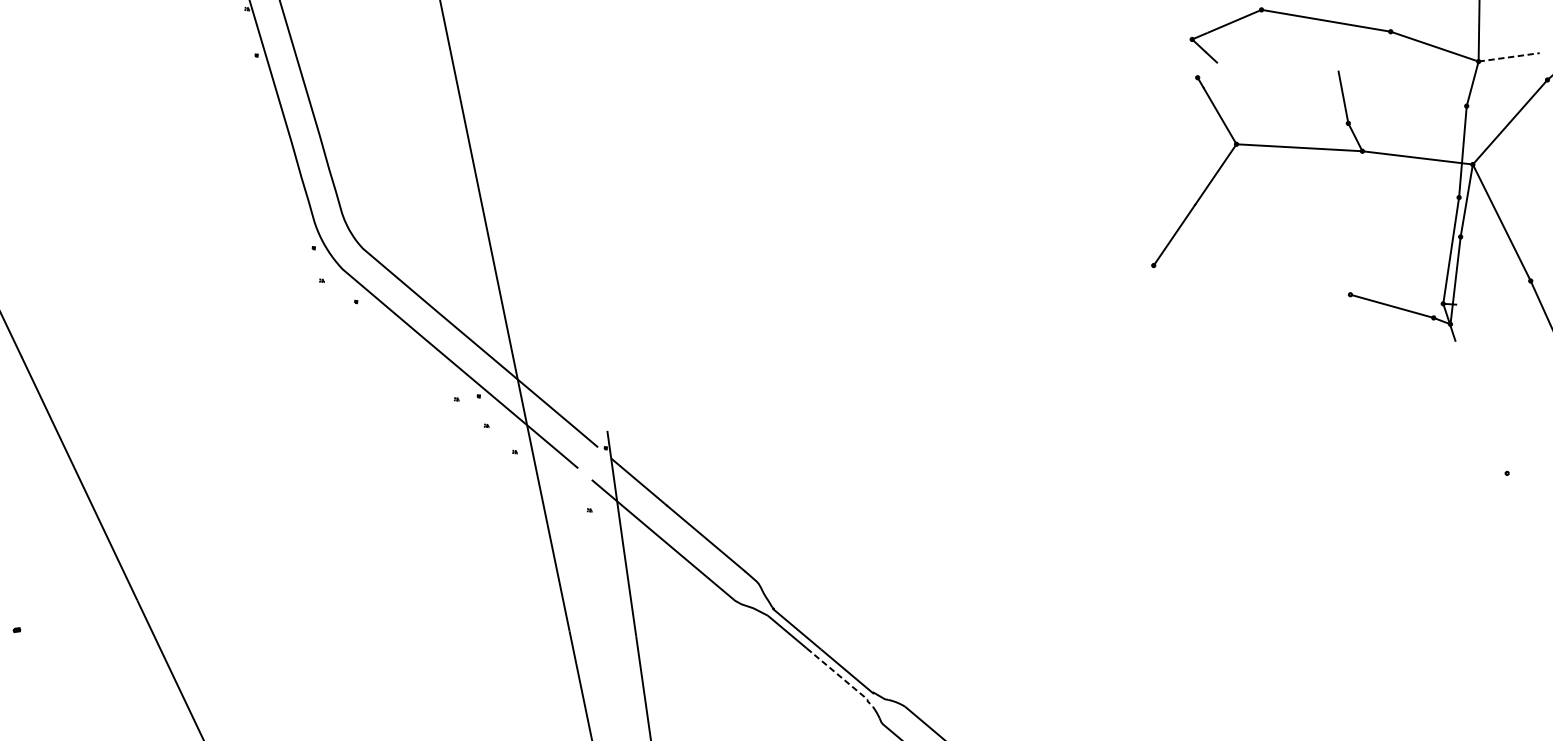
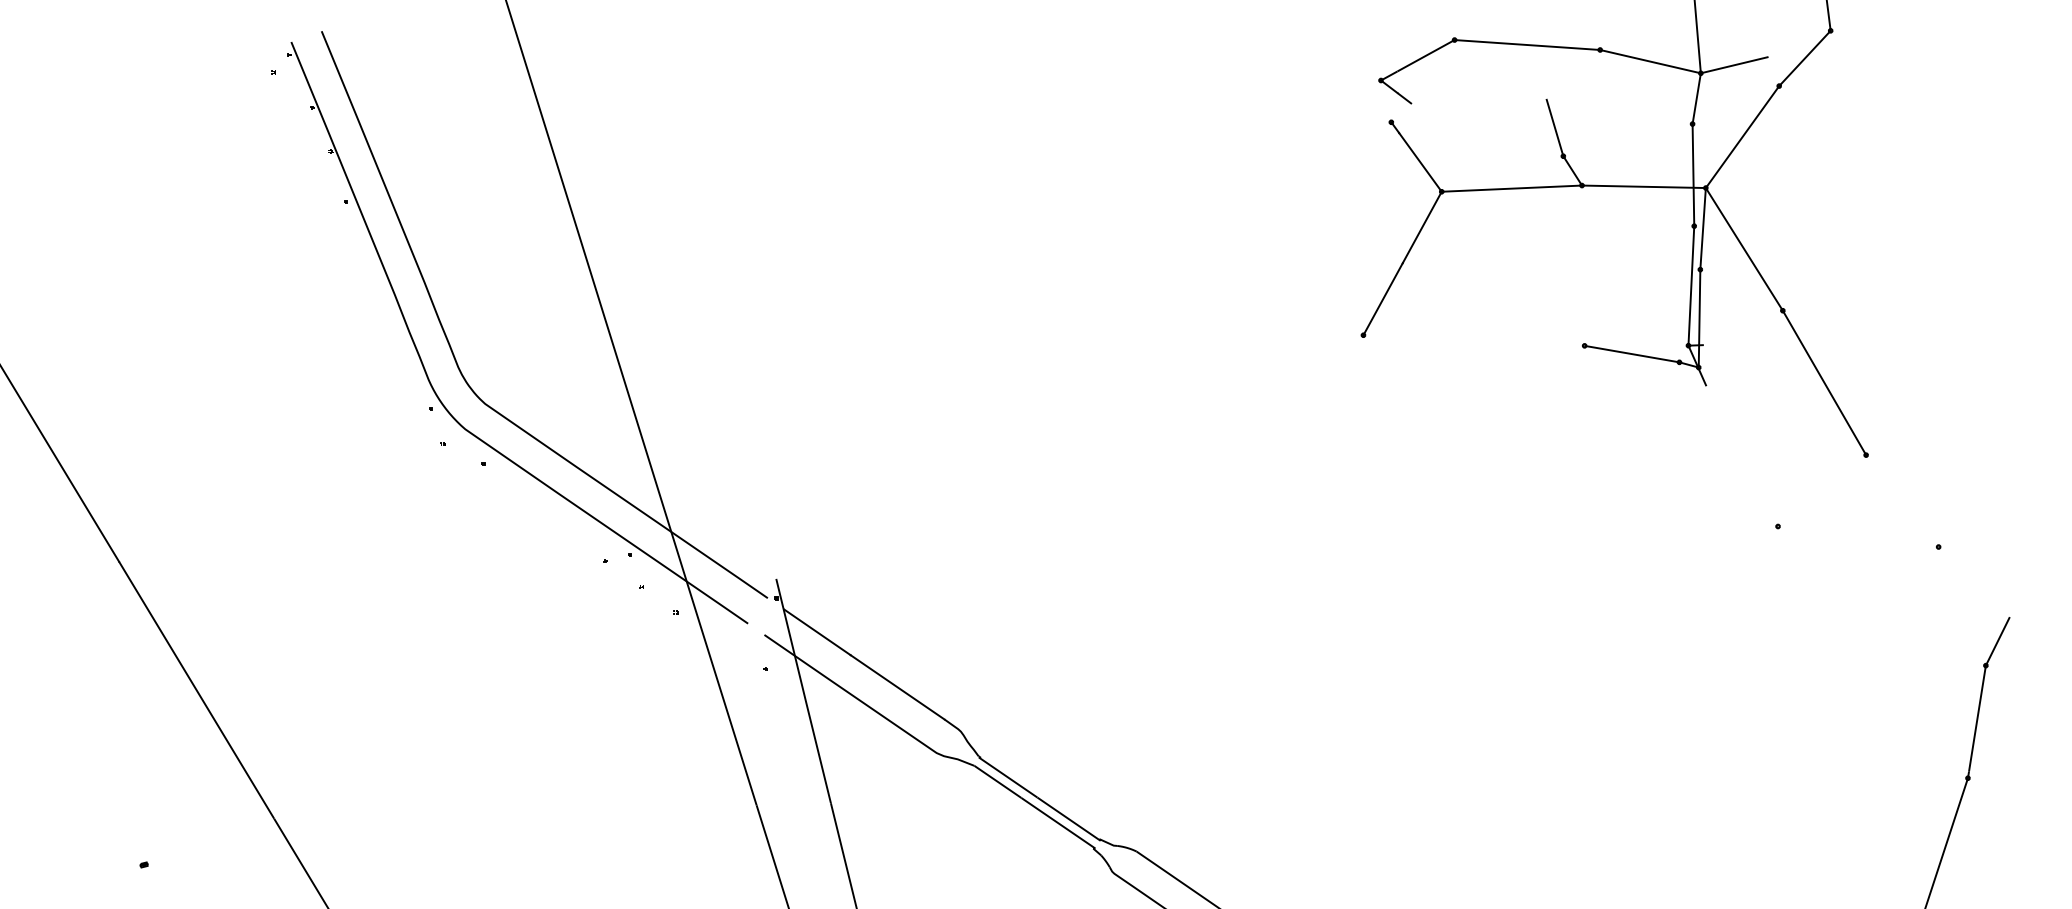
line: (1509, 57) -> (1734, 65), dashed -> solid
line: (842, 678) -> (1064, 827), dashed -> solid

